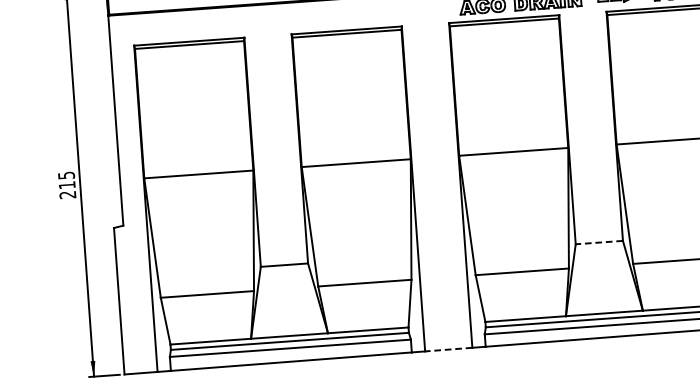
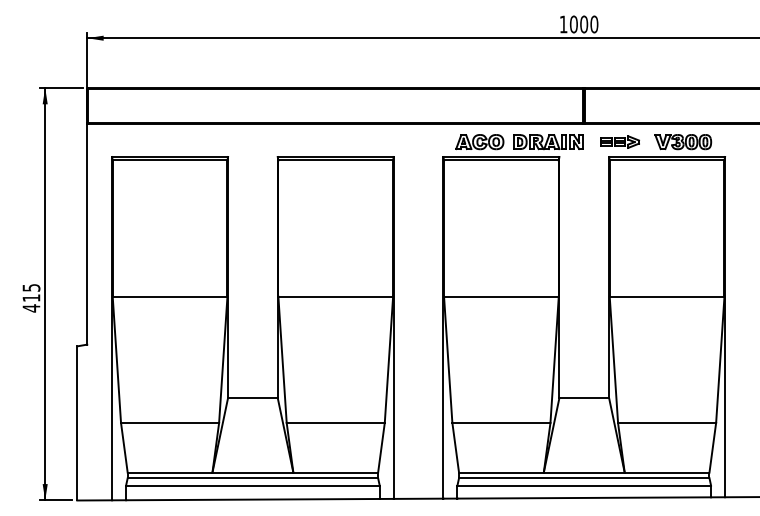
text: (67, 195) -> (31, 308), 215 -> 415
line: (599, 242) -> (584, 398), dashed -> solid
line: (448, 349) -> (418, 498), dashed -> solid

